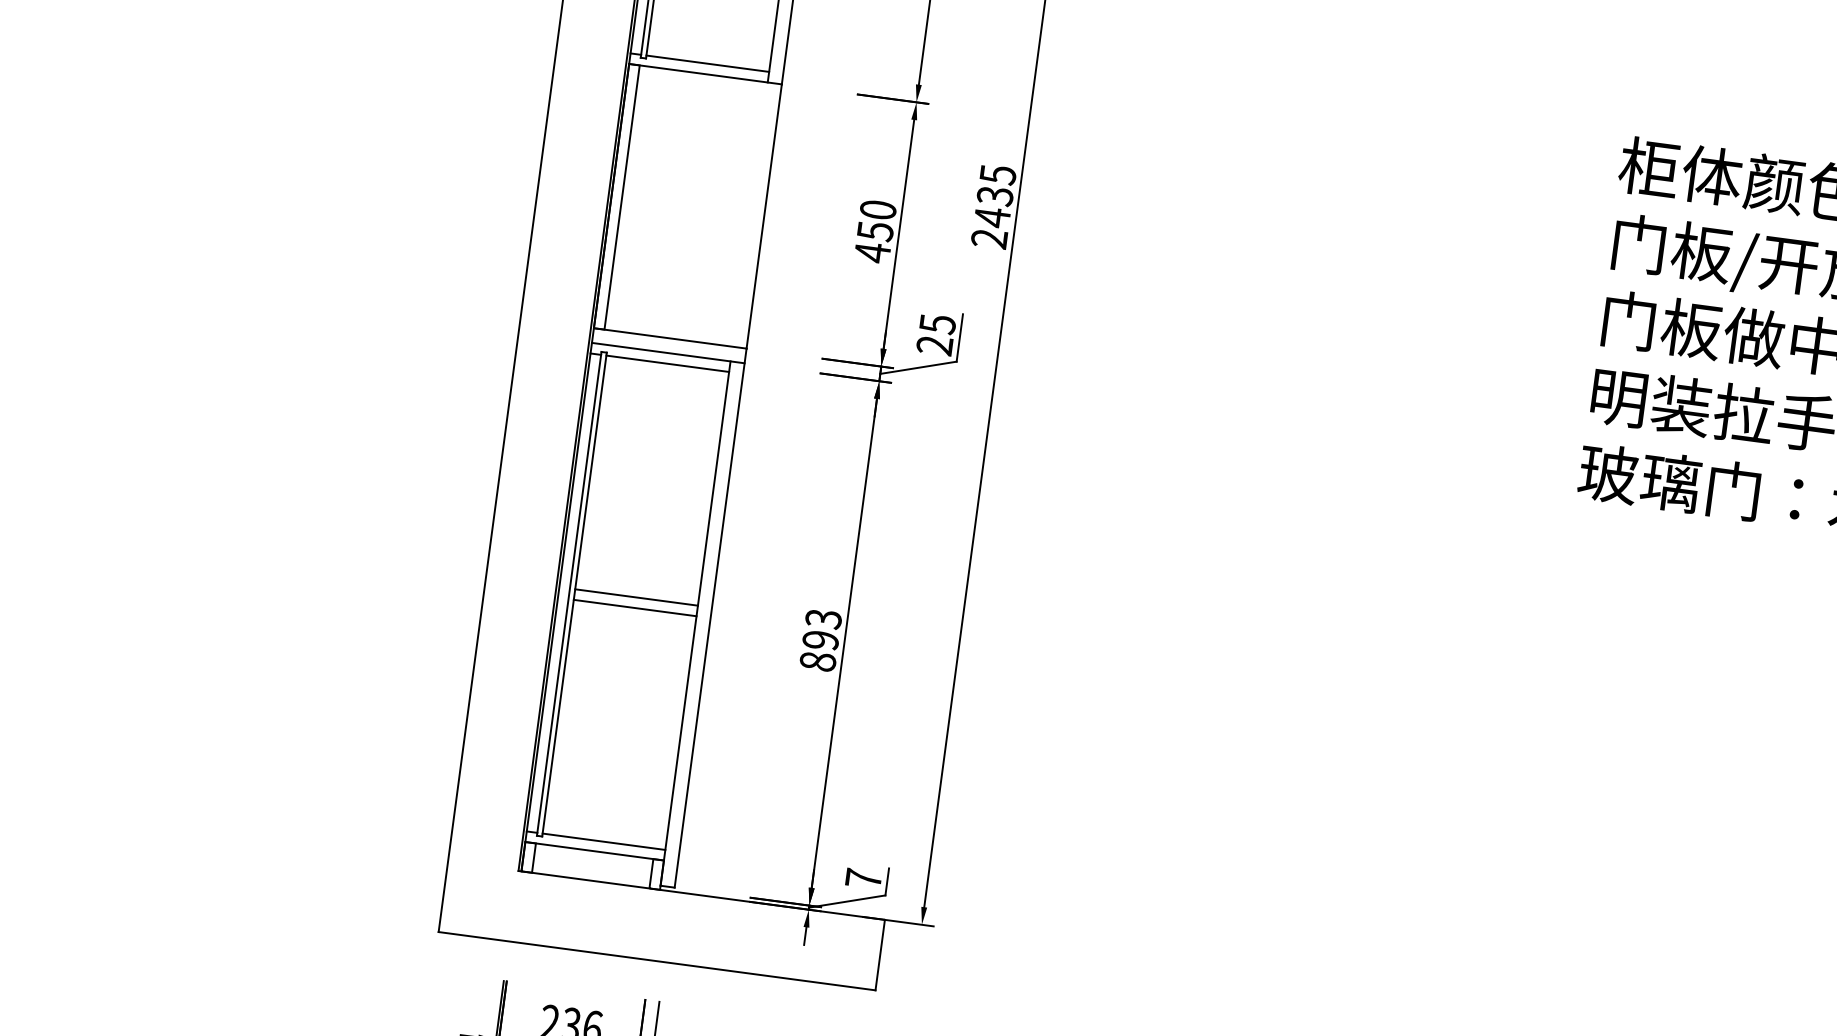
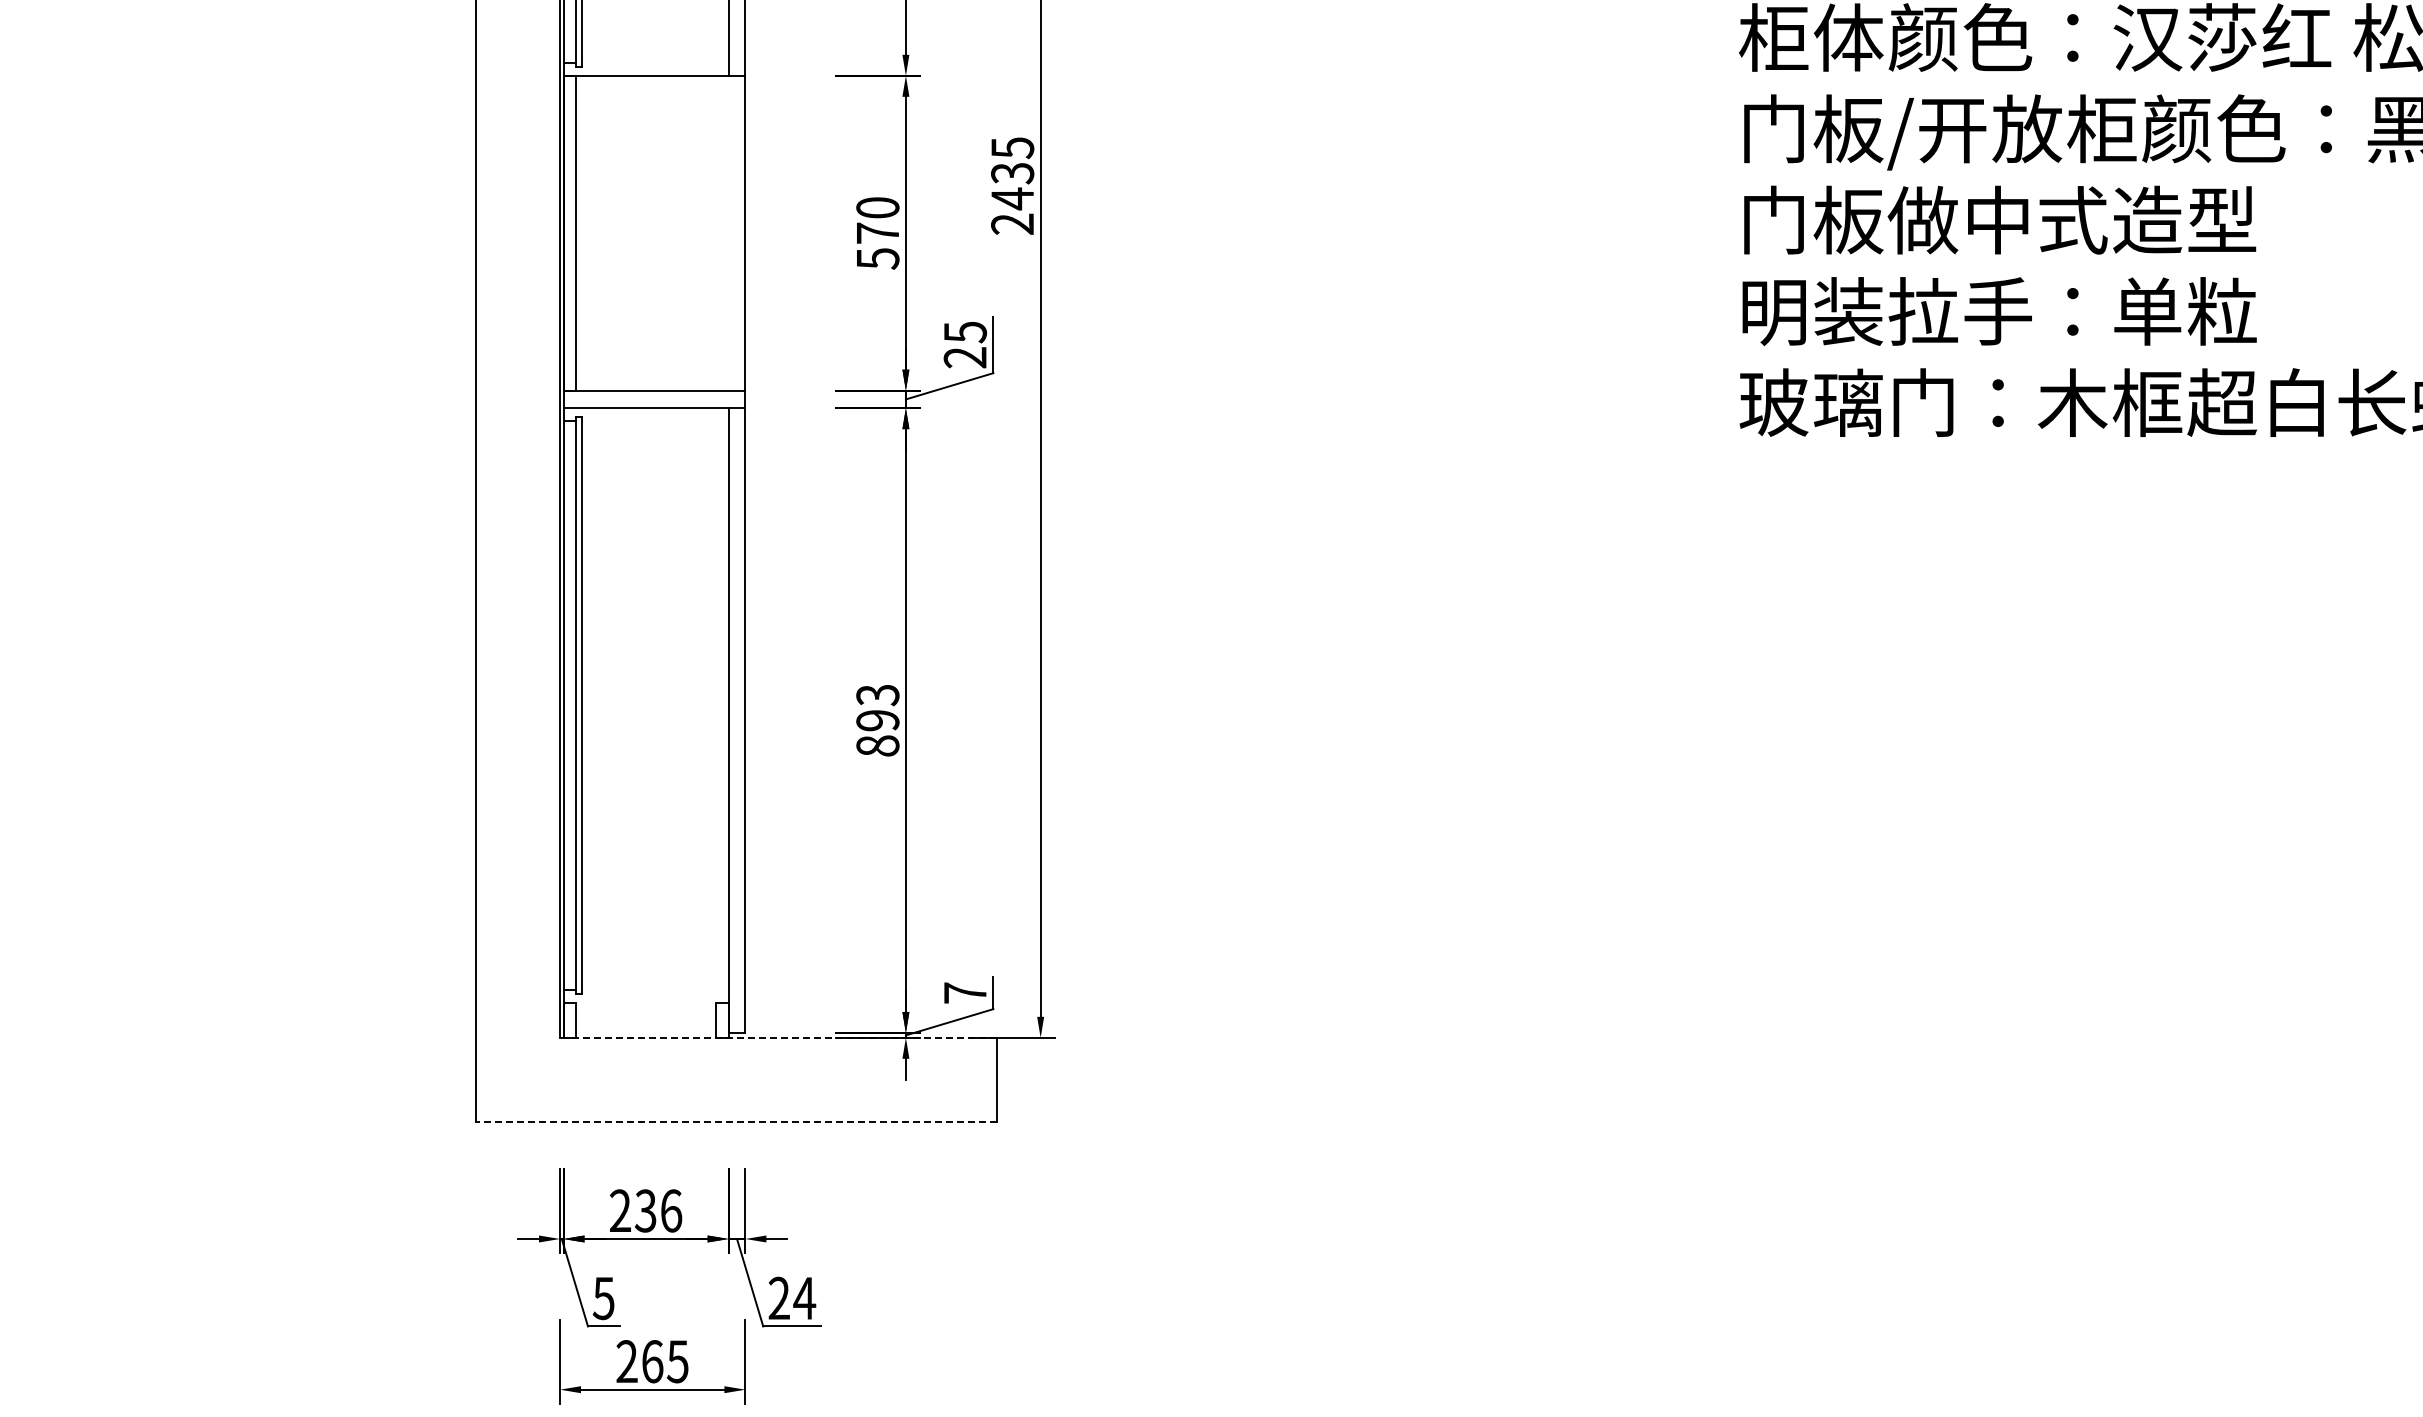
line: (707, 63) -> (655, 63), removed
text: (874, 242) -> (878, 246), 450 -> 570
line: (667, 363) -> (655, 420), removed
line: (636, 597) -> (655, 699), removed
line: (635, 607) -> (655, 711), removed
line: (603, 841) -> (655, 990), removed
line: (594, 850) -> (645, 1002), removed
line: (701, 895) -> (777, 1037), solid -> dashed
line: (656, 960) -> (735, 1121), solid -> dashed

